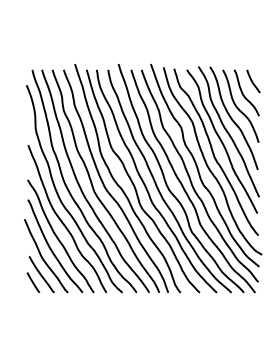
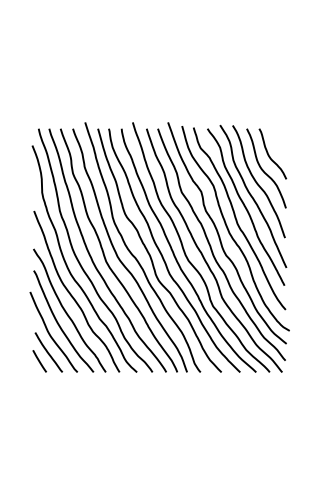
curve: (252, 81) -> (279, 141), removed

